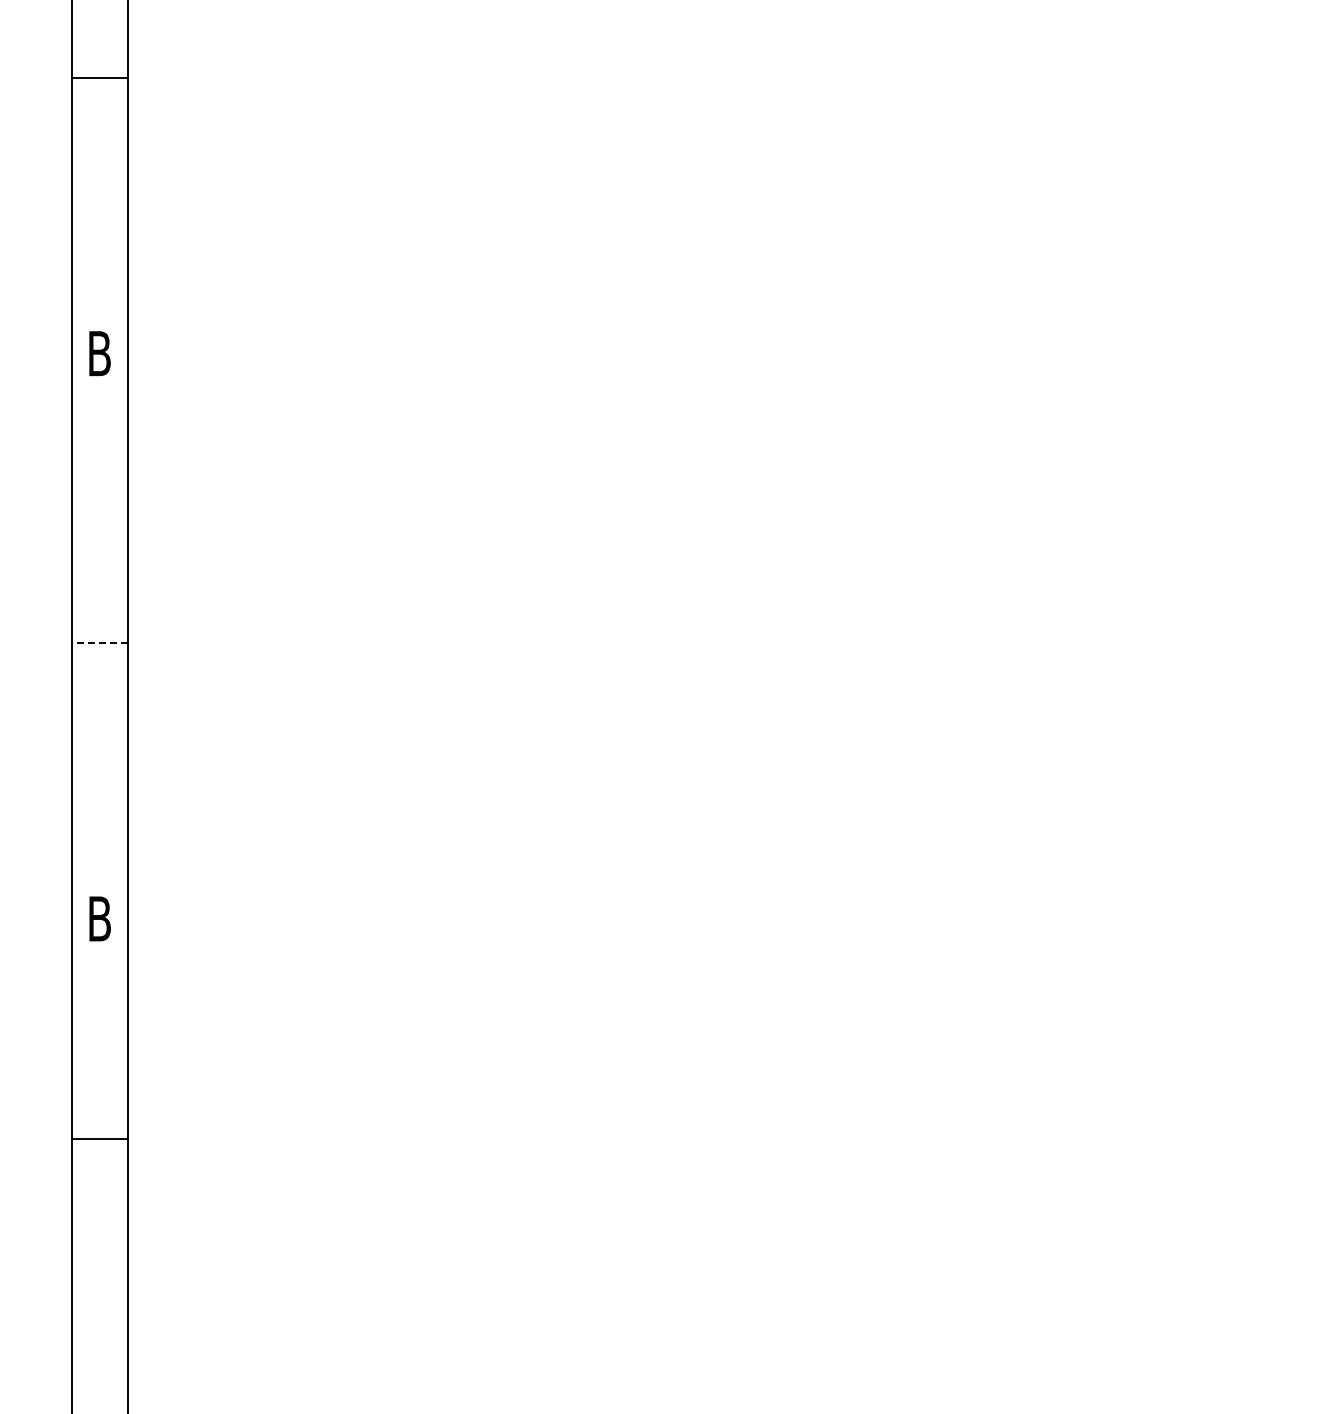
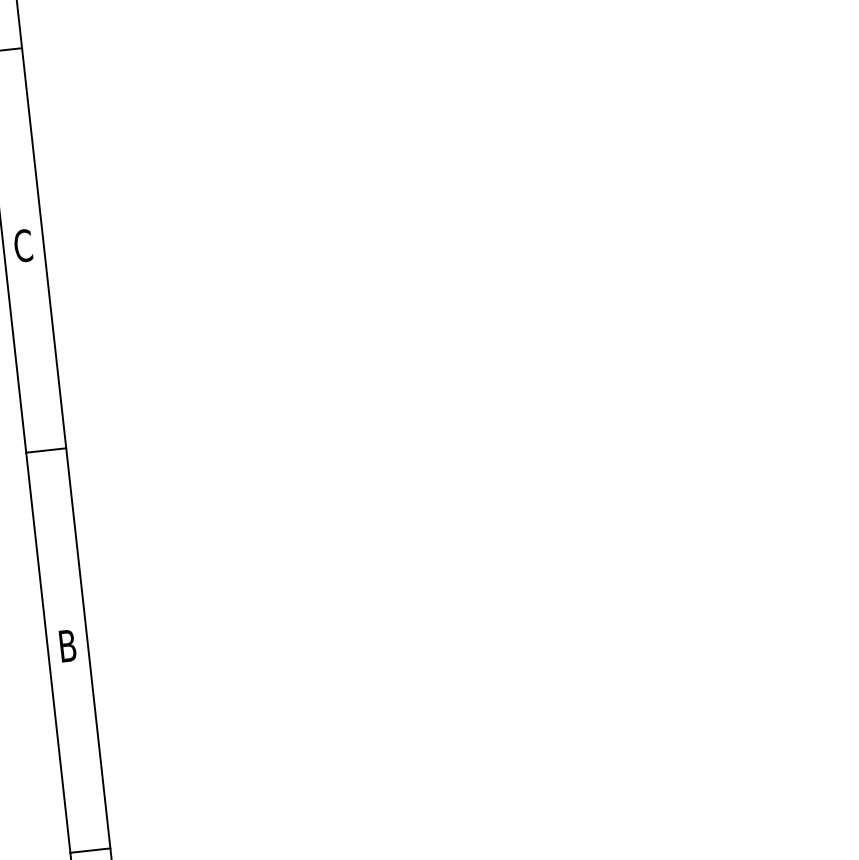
text: (99, 353) -> (23, 245), B -> C
line: (99, 642) -> (45, 450), dashed -> solid
line: (99, 1139) -> (90, 850), moved

